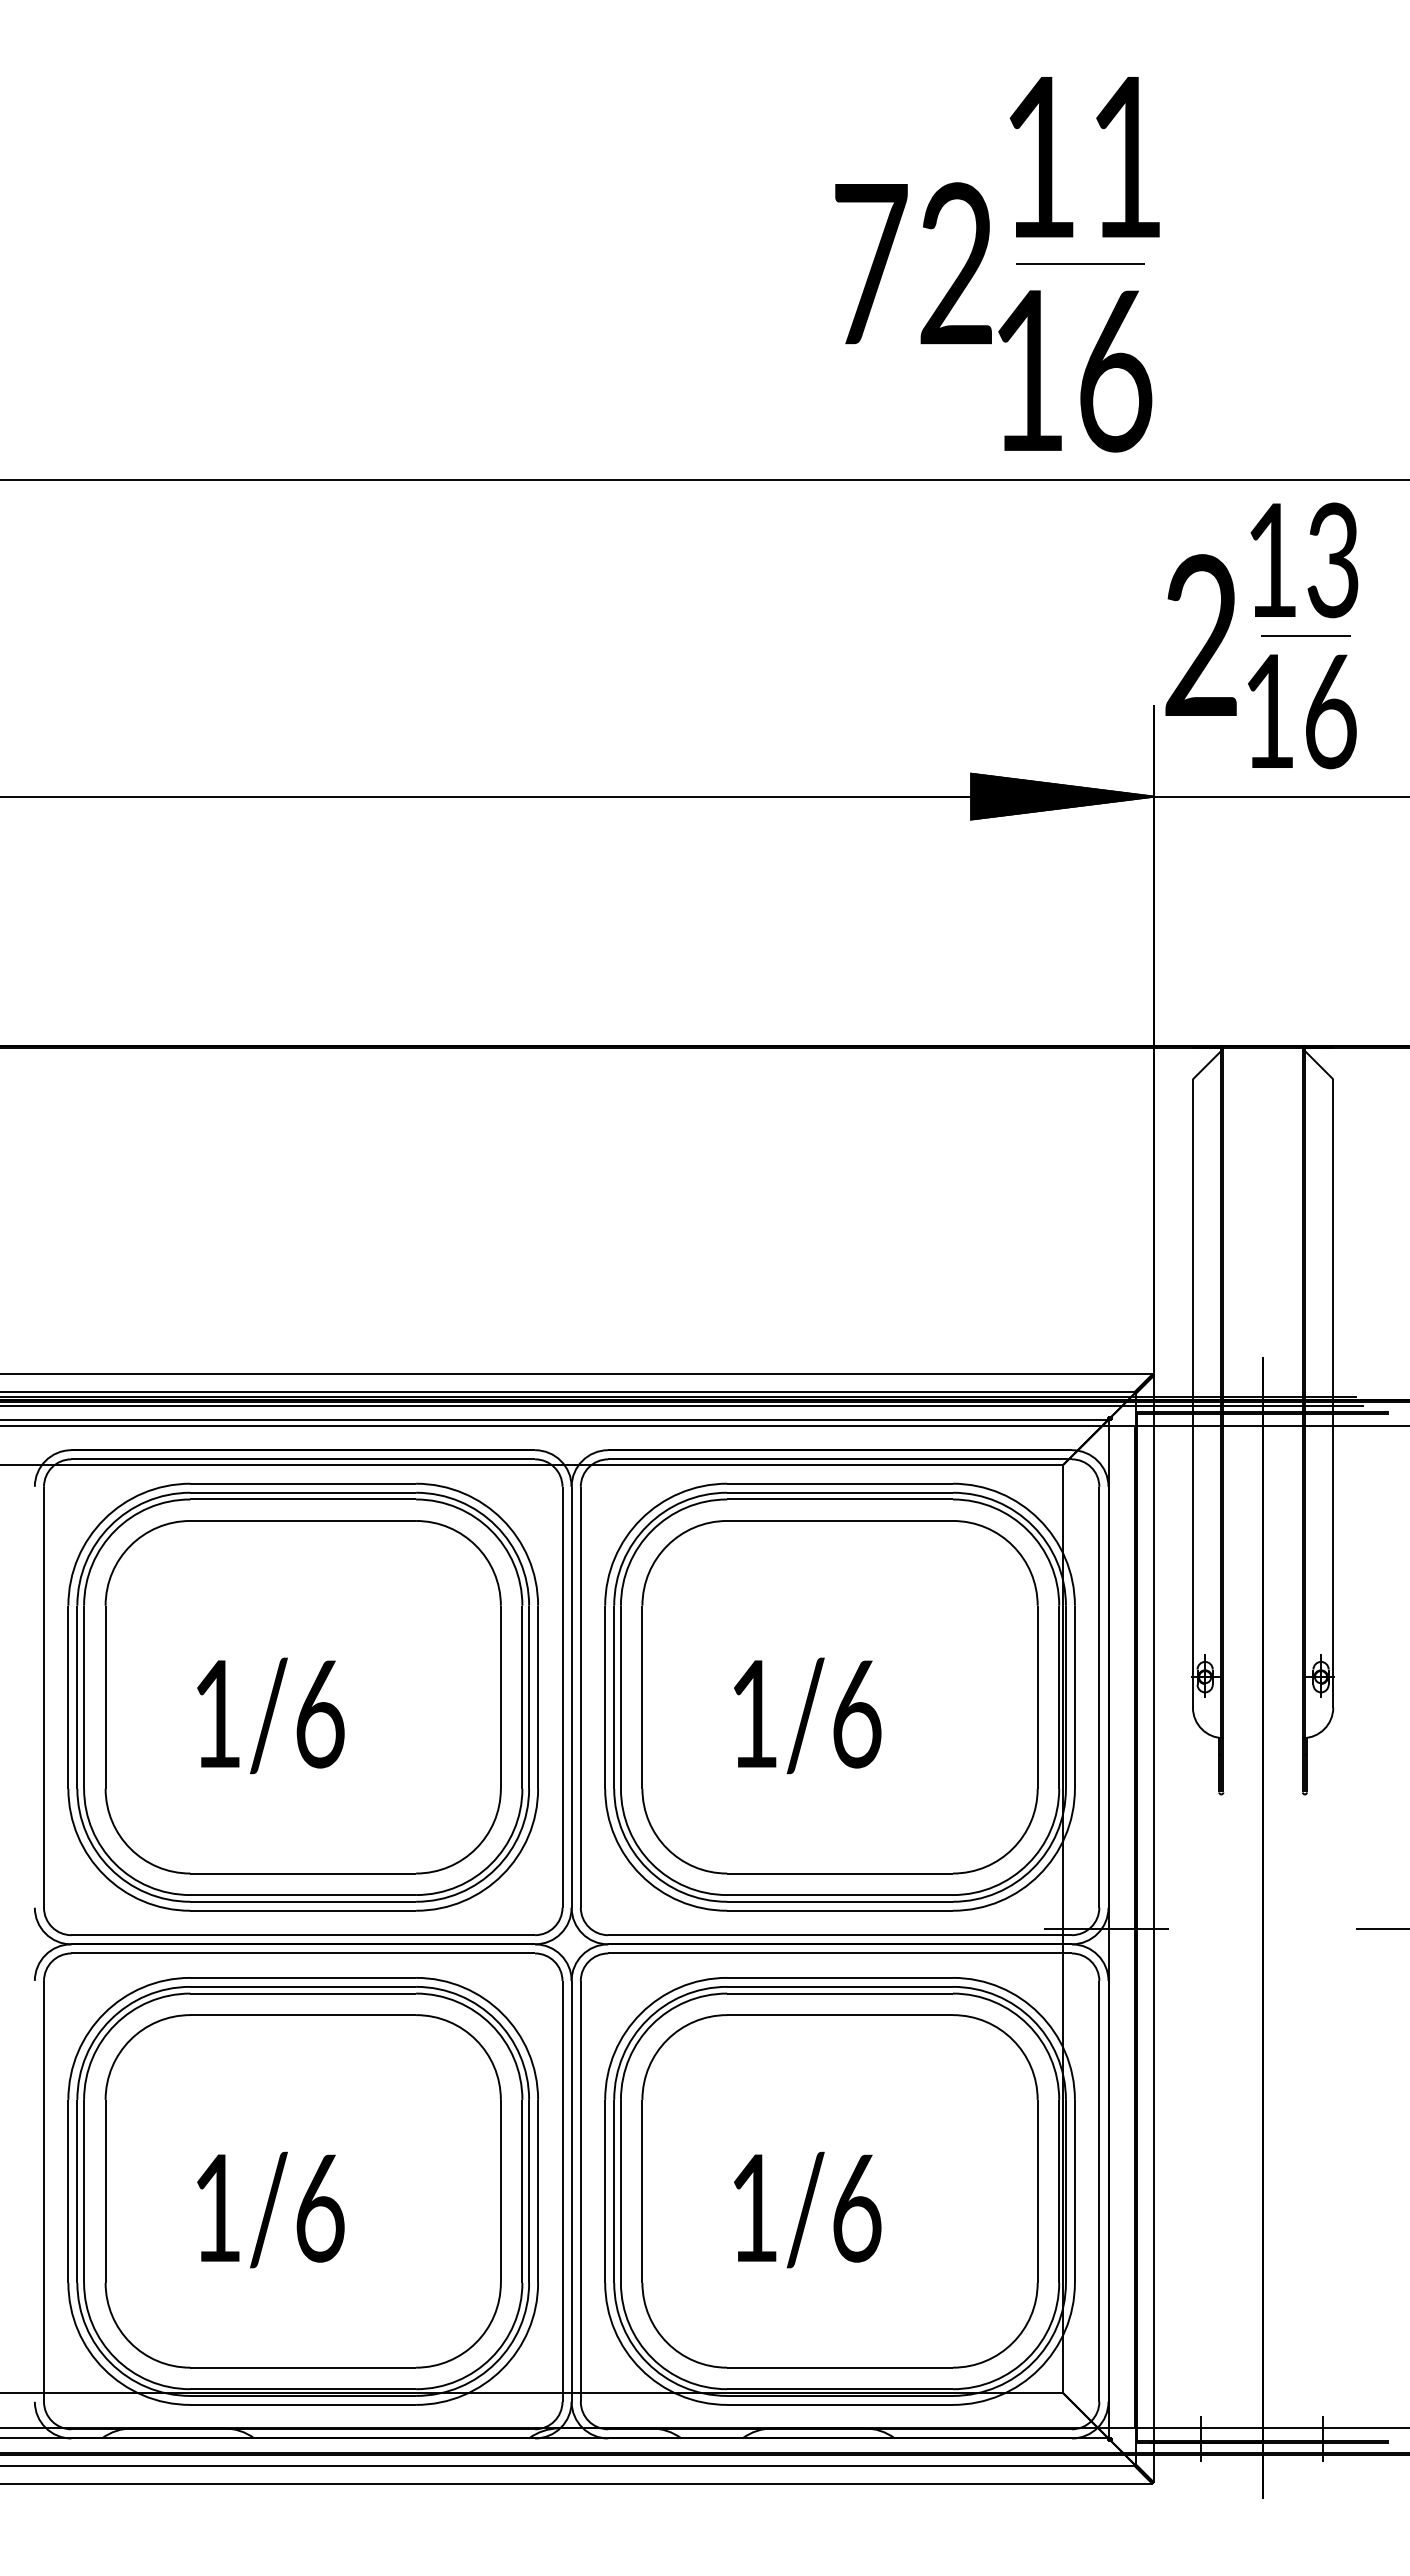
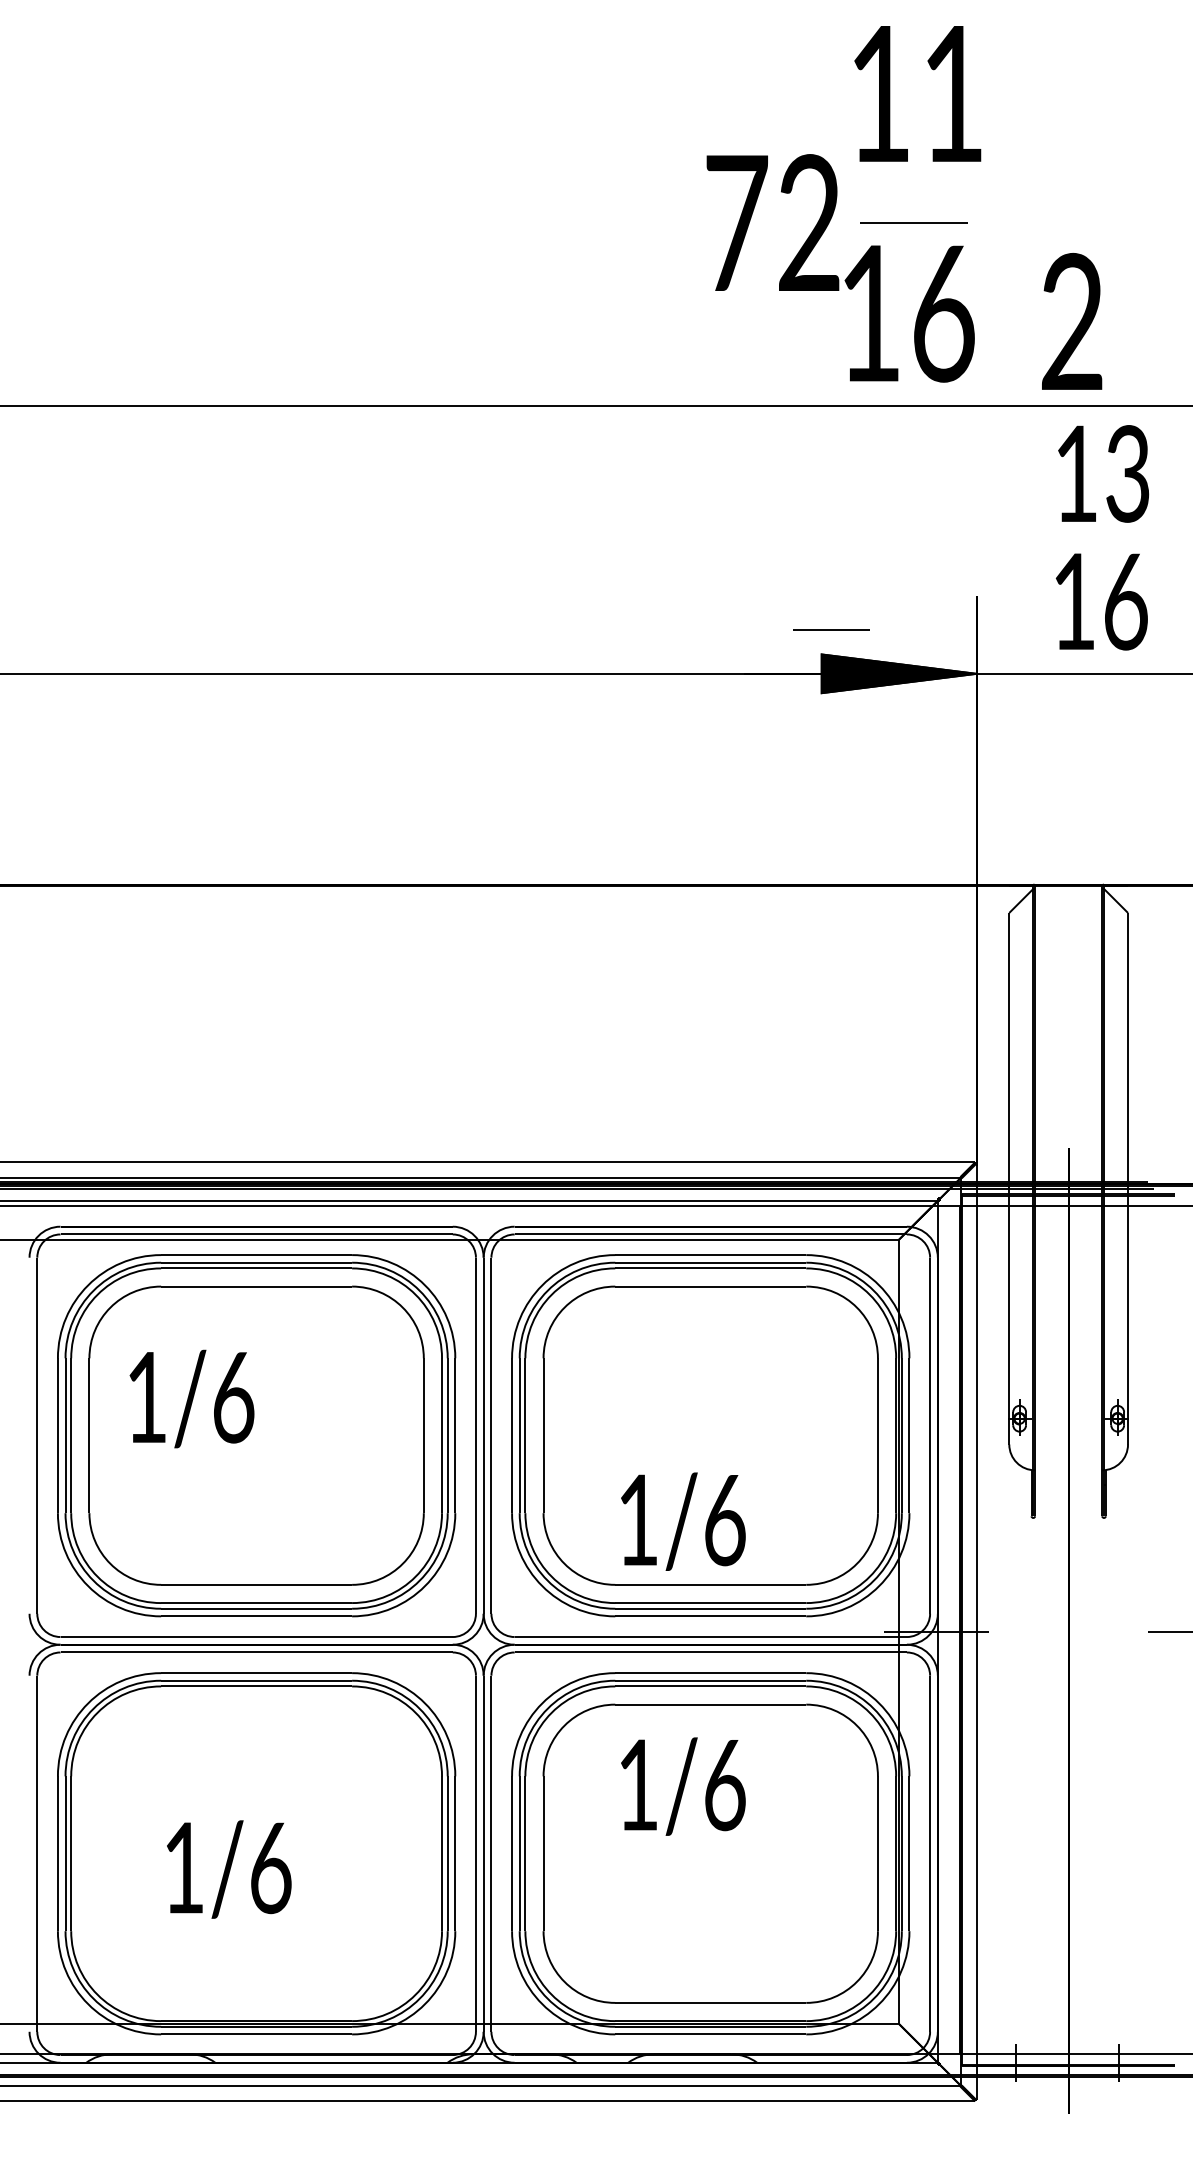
text: (1084, 157) -> (917, 94), moved
text: (1200, 634) -> (1071, 320), moved
line: (1305, 635) -> (831, 629), moved
text: (270, 1715) -> (191, 1398), moved
text: (807, 1715) -> (683, 1521), moved
part: (302, 2191) -> (255, 1853), removed
text: (807, 2209) -> (683, 1786), moved

